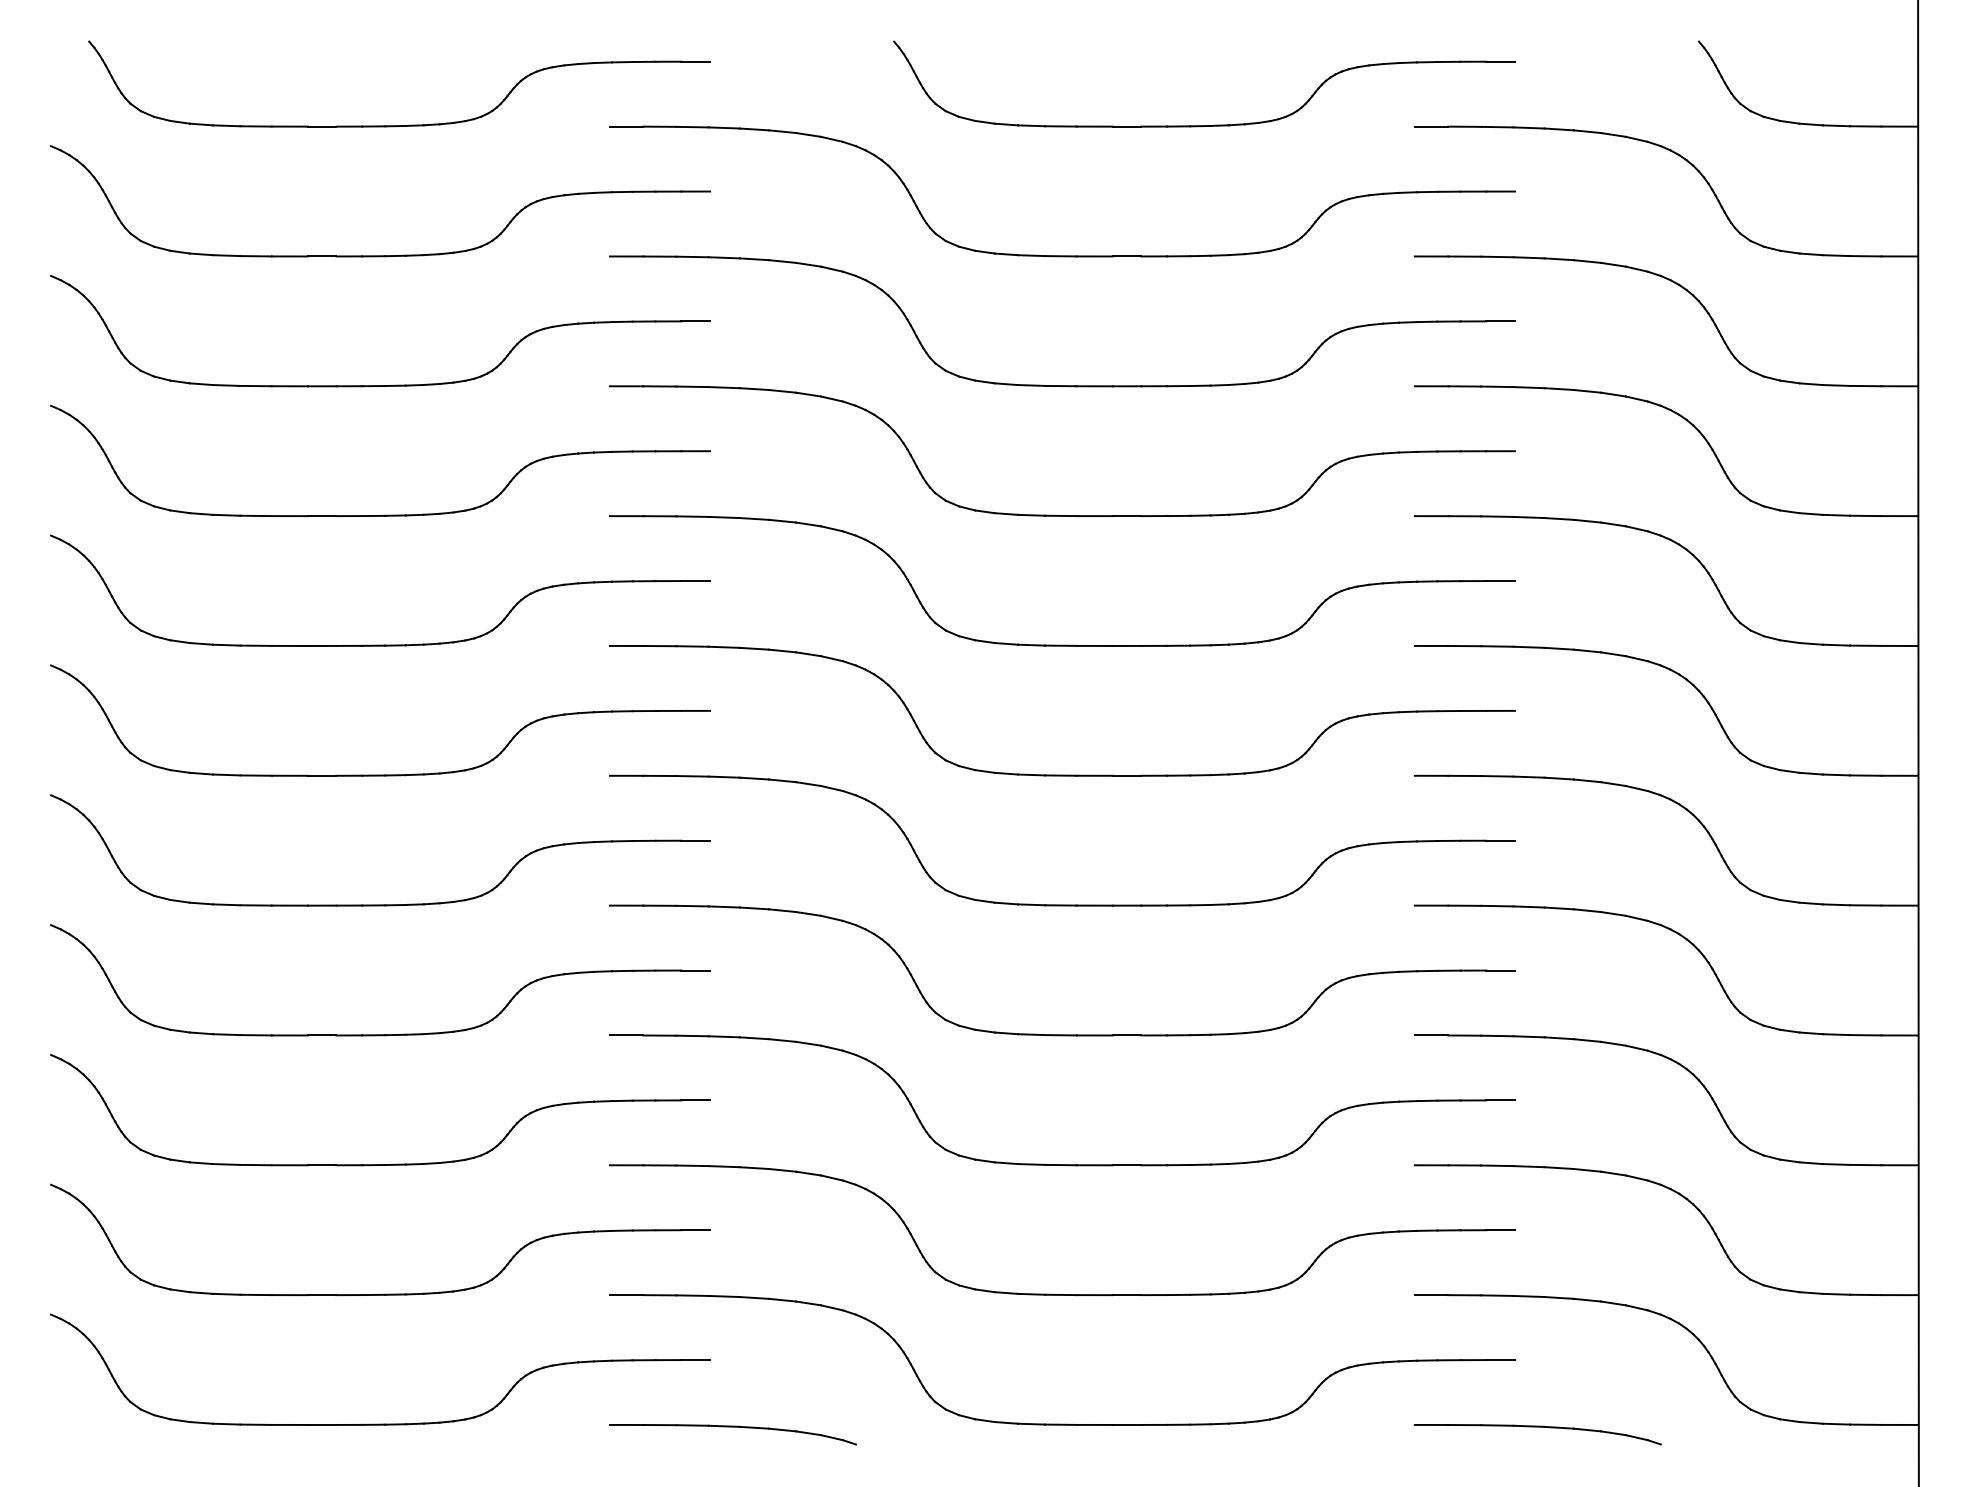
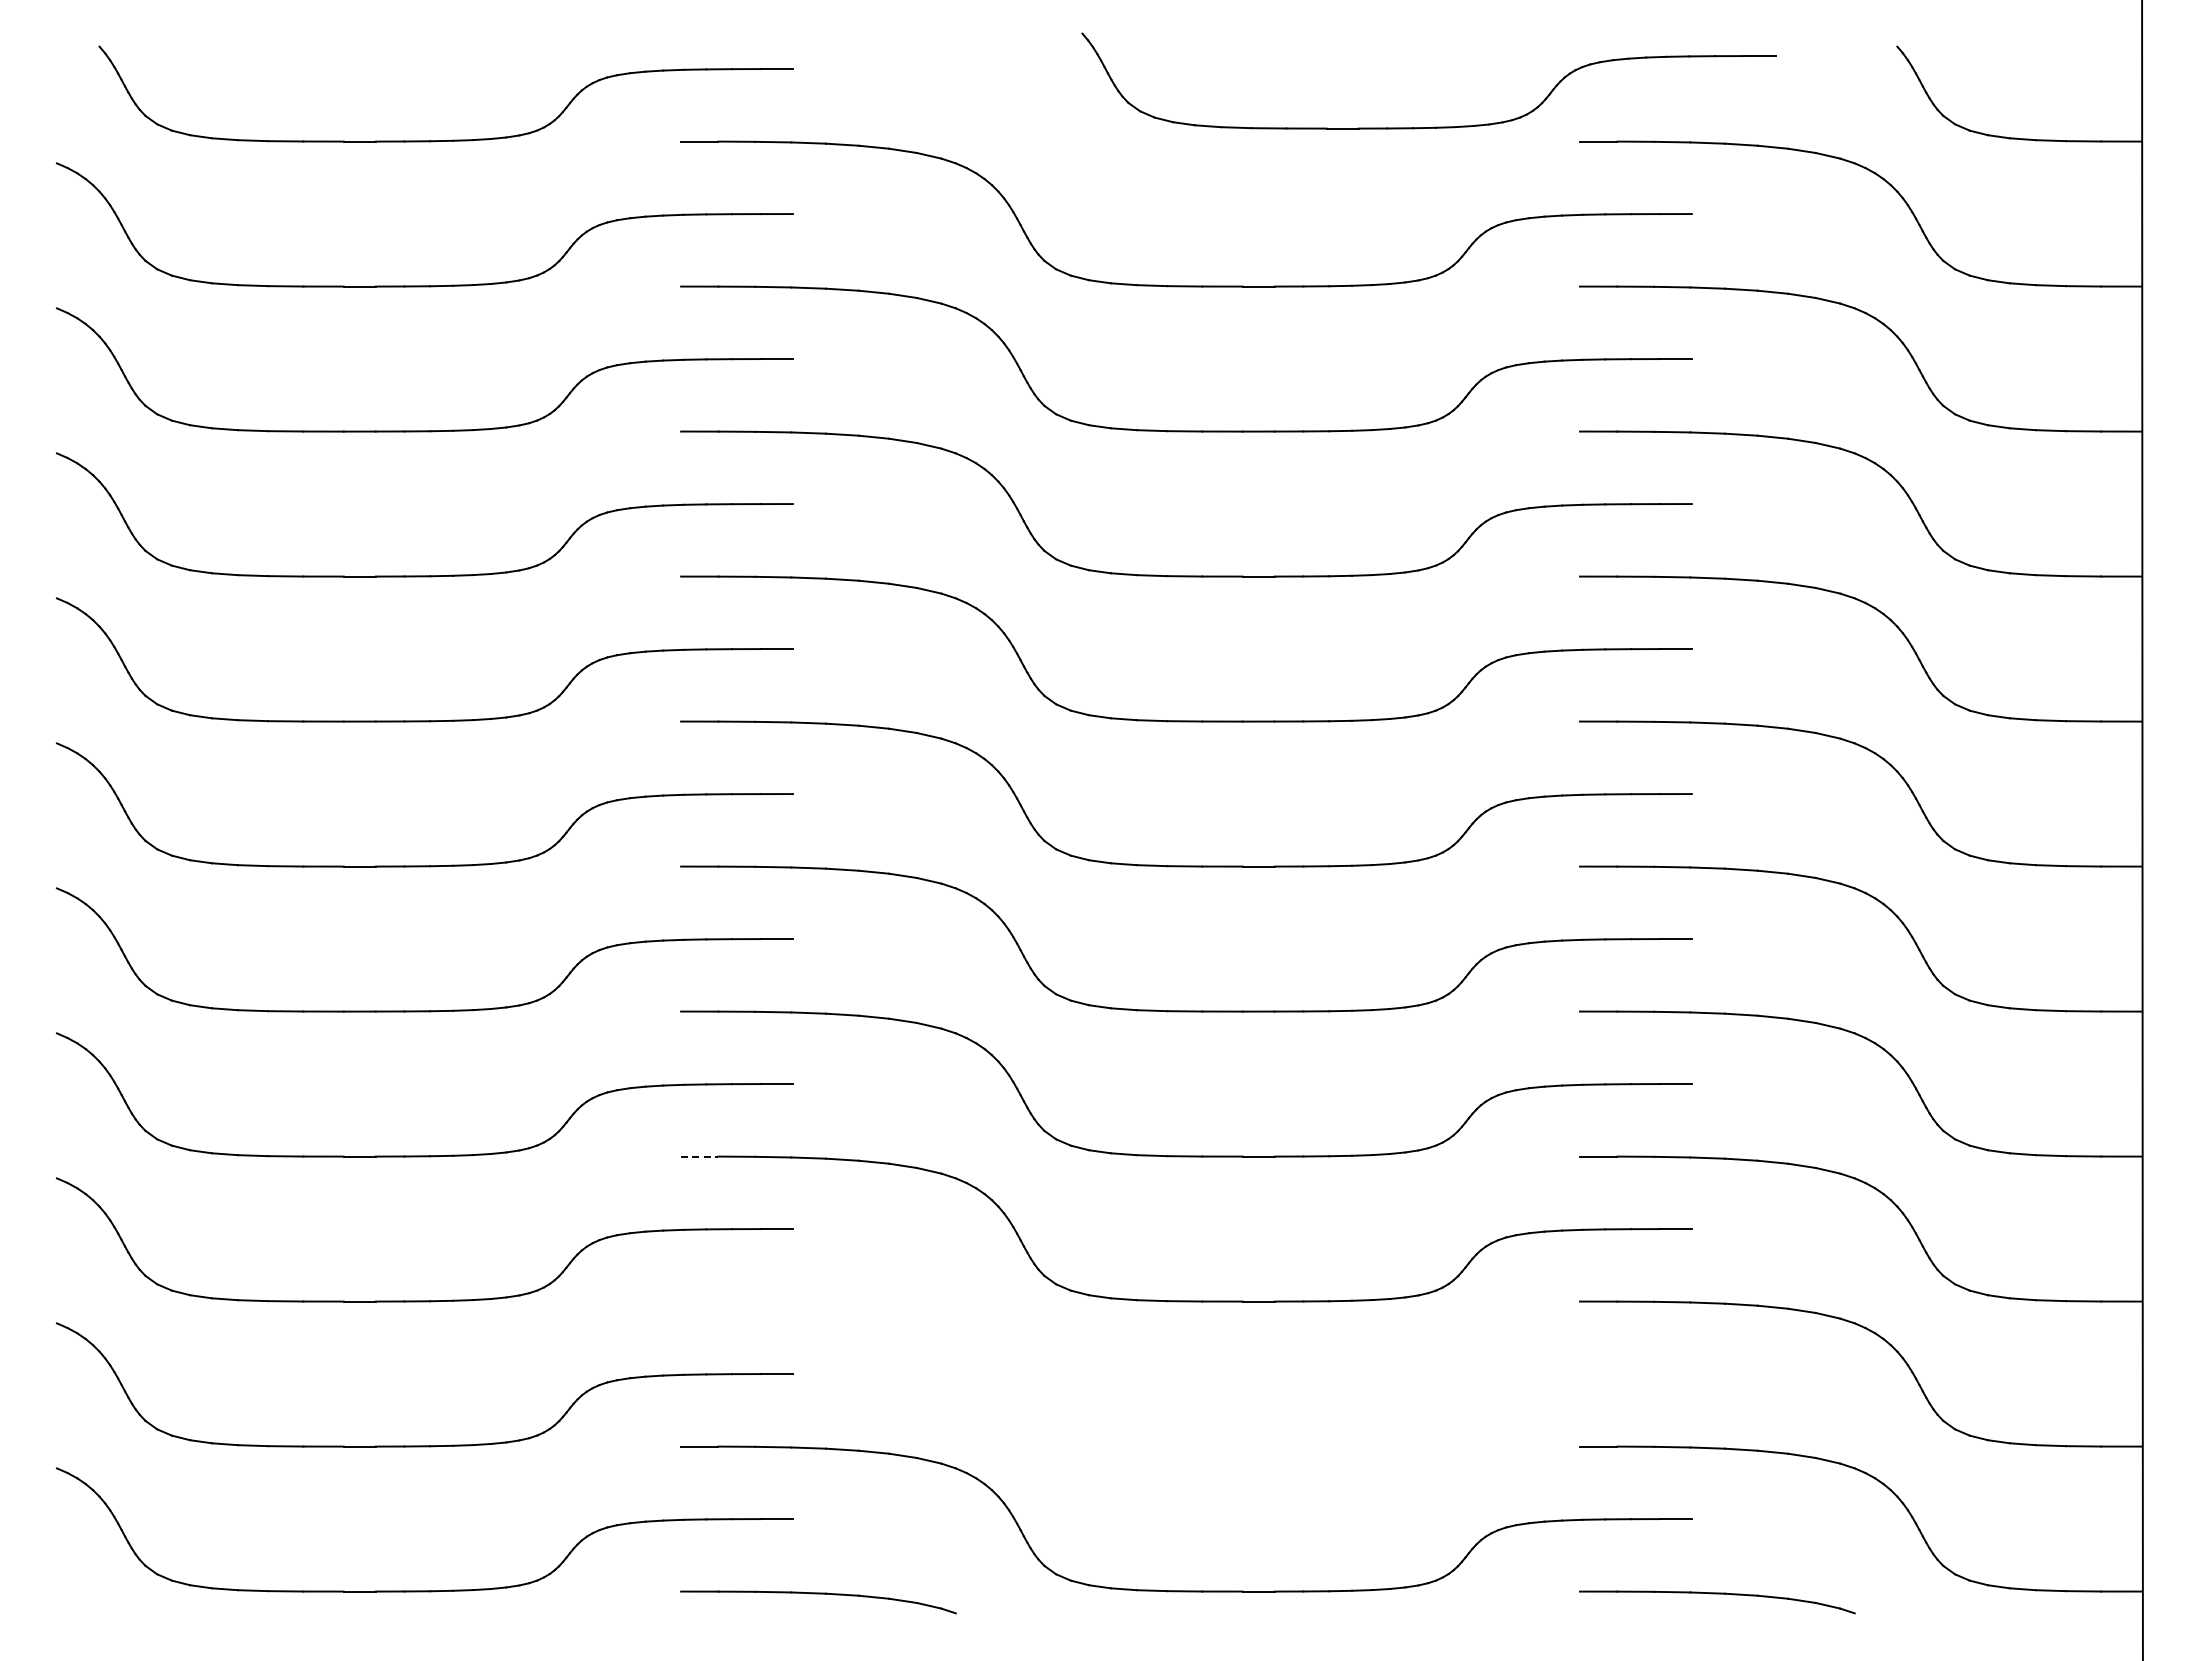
part: (1210, 124) -> (1435, 126), moved
line: (626, 1035) -> (699, 1156), solid -> dashed
part: (1062, 1294) -> (1186, 1445), removed

